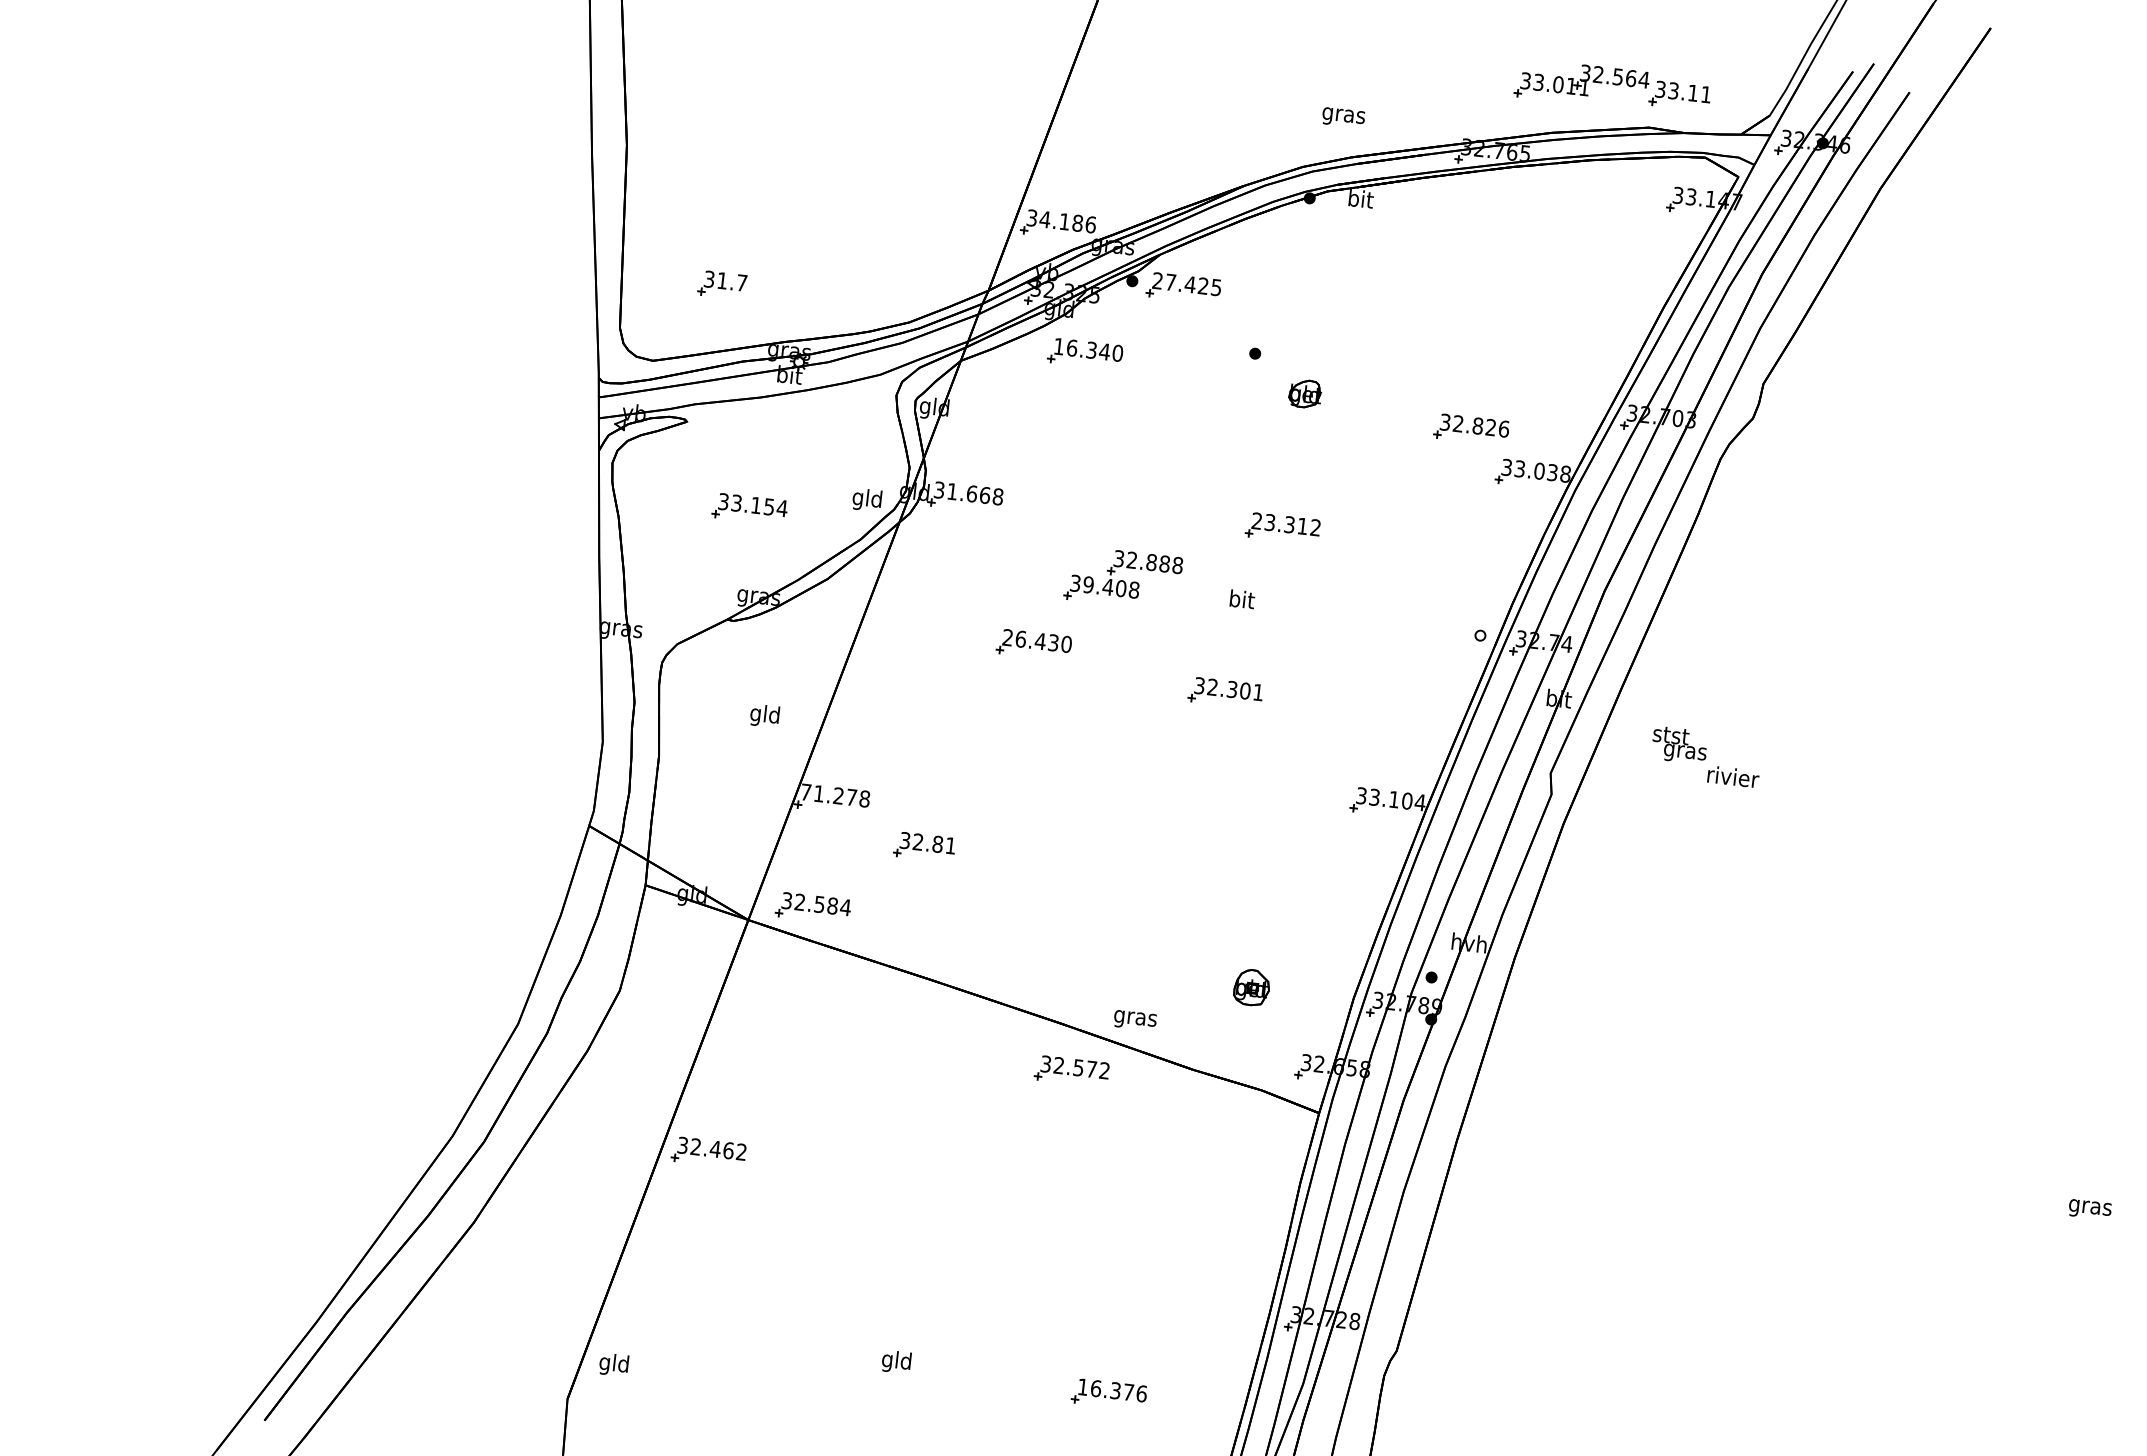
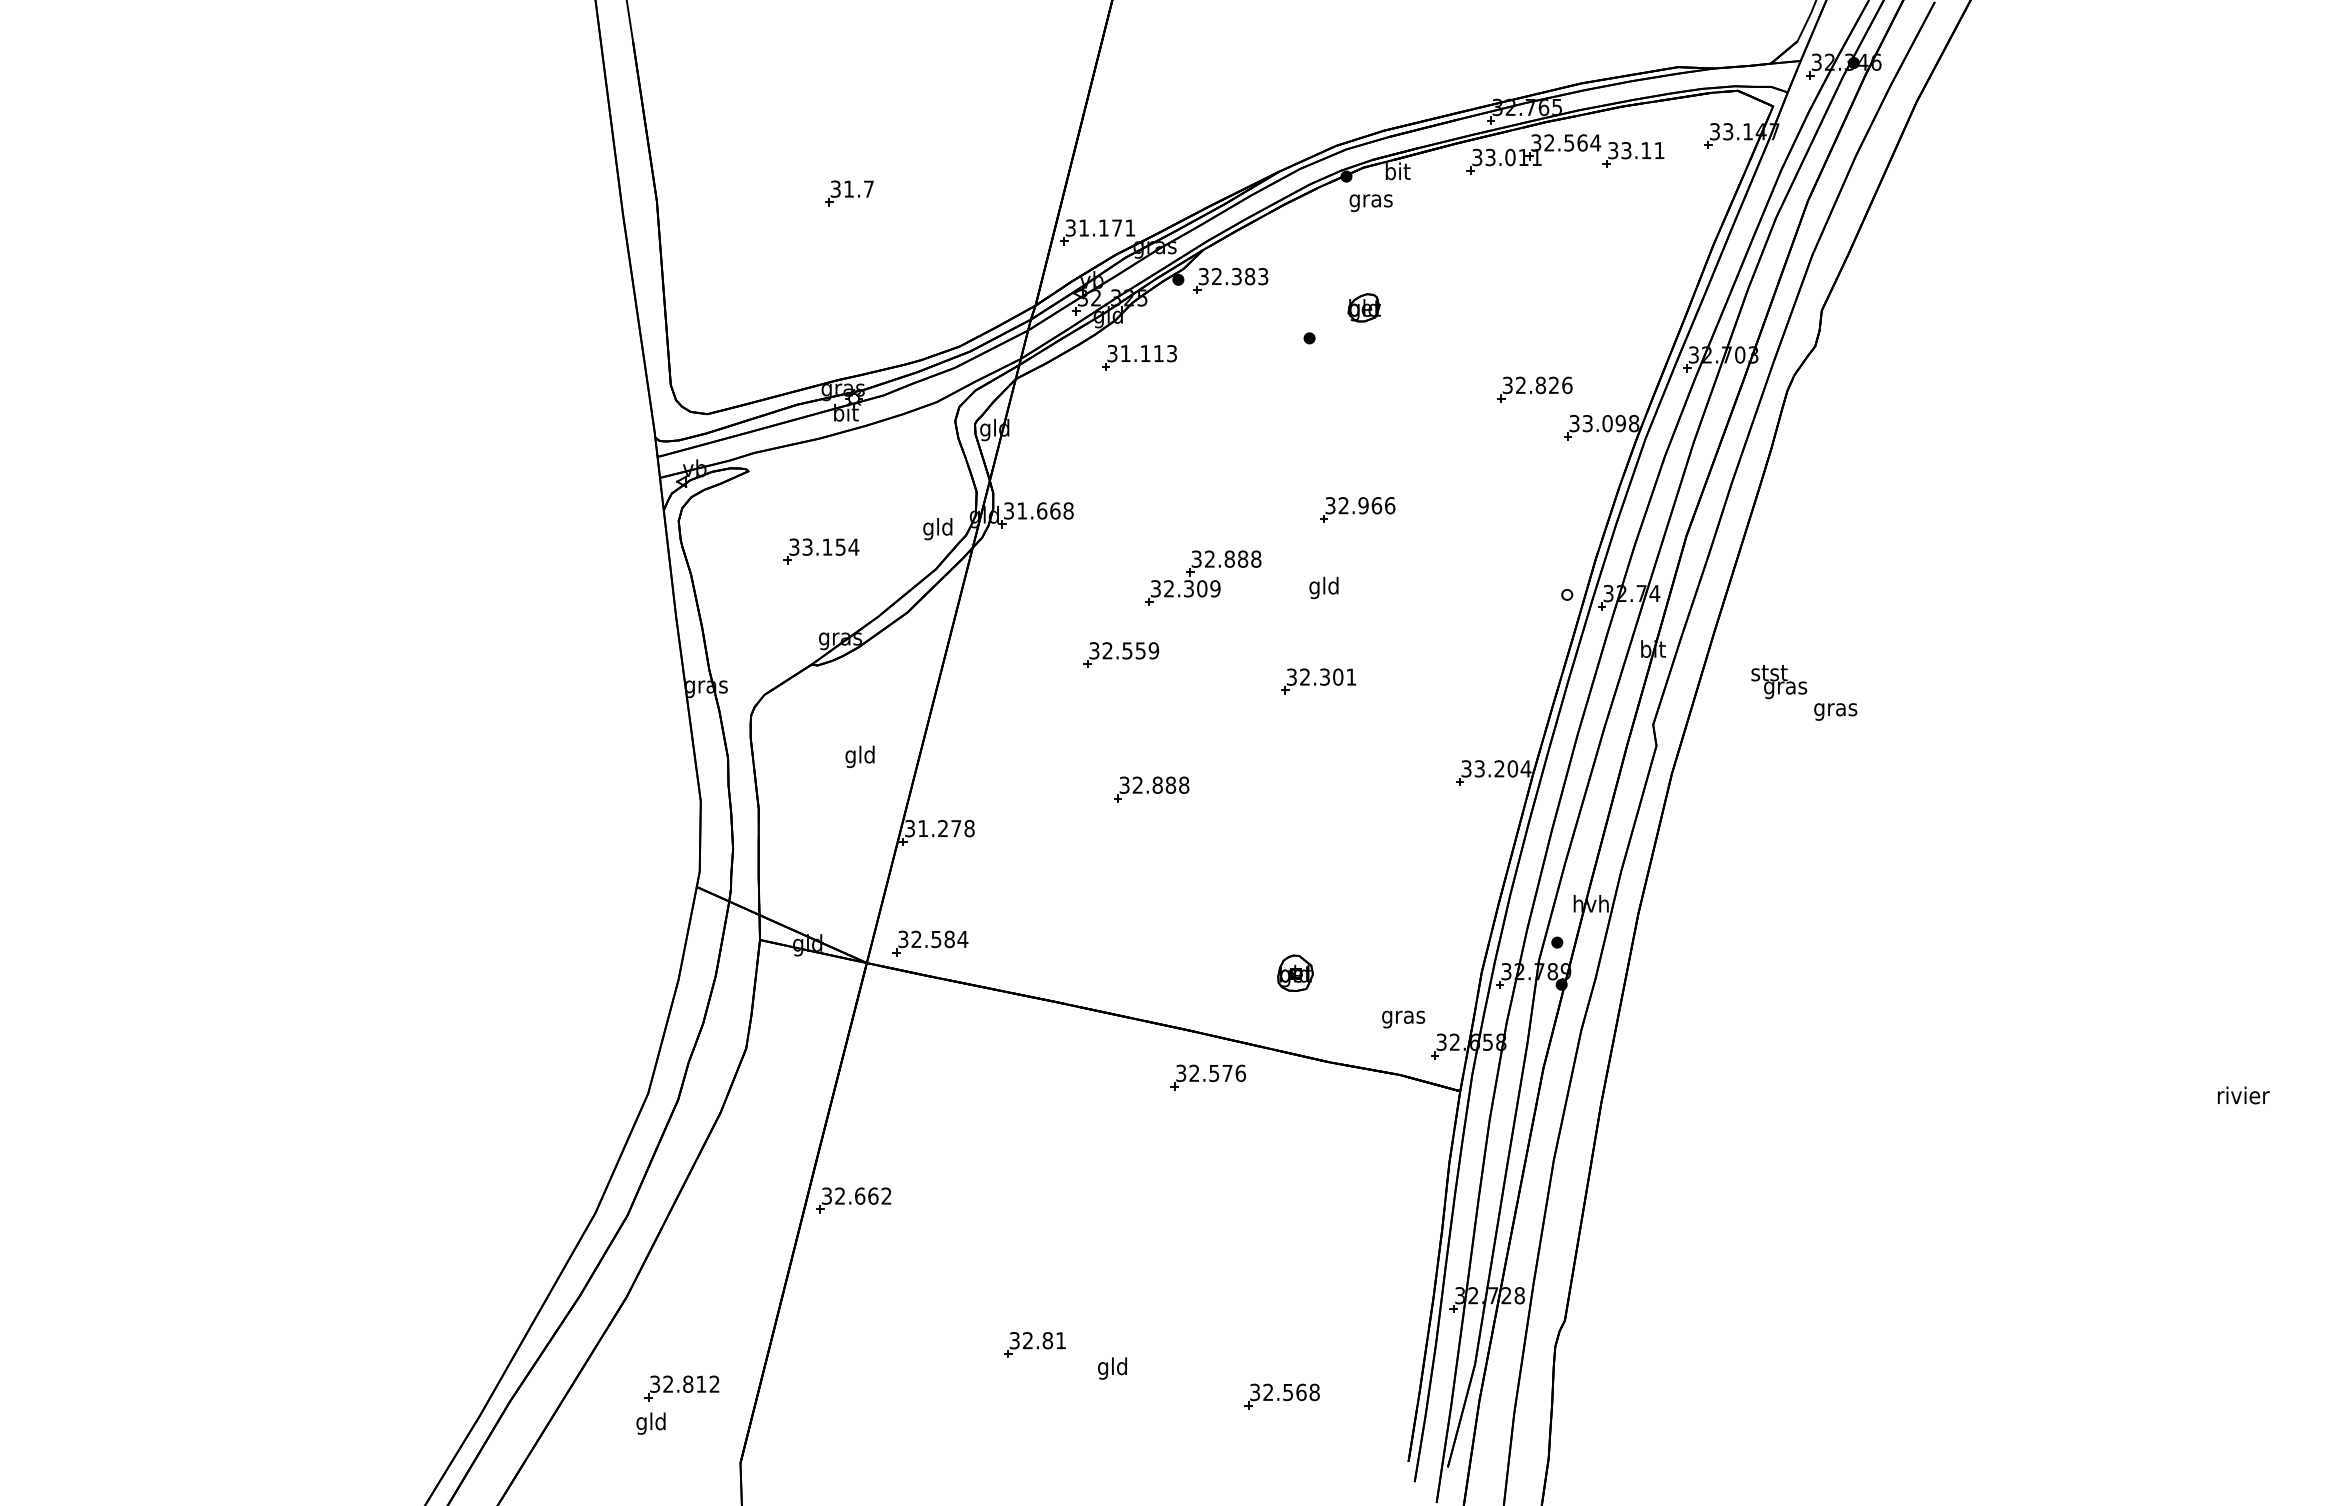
part: (1613, 87) -> (1565, 154), moved
text: (1343, 117) -> (1370, 202), moved
text: (1067, 221) -> (1106, 227), 34.186 -> 31.171
text: (1187, 284) -> (1233, 276), 27.425 -> 32.383
part: (722, 285) -> (849, 193), moved
text: (1088, 349) -> (1142, 353), 16.340 -> 31.113
part: (1304, 393) -> (1363, 307), moved
text: (1552, 472) -> (1620, 423), 33.038 -> 33.098
text: (1286, 524) -> (1360, 505), 23.312 -> 32.966
text: (1111, 587) -> (1192, 588), 39.408 -> 32.309
text: (1240, 600) -> (1323, 587), bit -> gld
text: (1037, 640) -> (1124, 650), 26.430 -> 32.559
text: (1733, 778) -> (1836, 709), rivier -> gras
part: (1048, 780) -> (1151, 789), added
text: (805, 792) -> (909, 828), 71.278 -> 31.278
text: (1394, 799) -> (1499, 768), 33.104 -> 33.204
part: (924, 846) -> (1034, 1344), moved
part: (1251, 986) -> (1295, 972), moved
text: (1135, 1020) -> (1403, 1019), moved
text: (1104, 1069) -> (1240, 1072), 32.572 -> 32.576
text: (715, 1148) -> (859, 1195), 32.462 -> 32.662
text: (2090, 1207) -> (2243, 1097), gras -> rivier
part: (517, 1318) -> (681, 1388), added
text: (896, 1361) -> (1112, 1368), moved
text: (613, 1364) -> (650, 1423), moved
text: (1112, 1390) -> (1284, 1392), 16.376 -> 32.568

